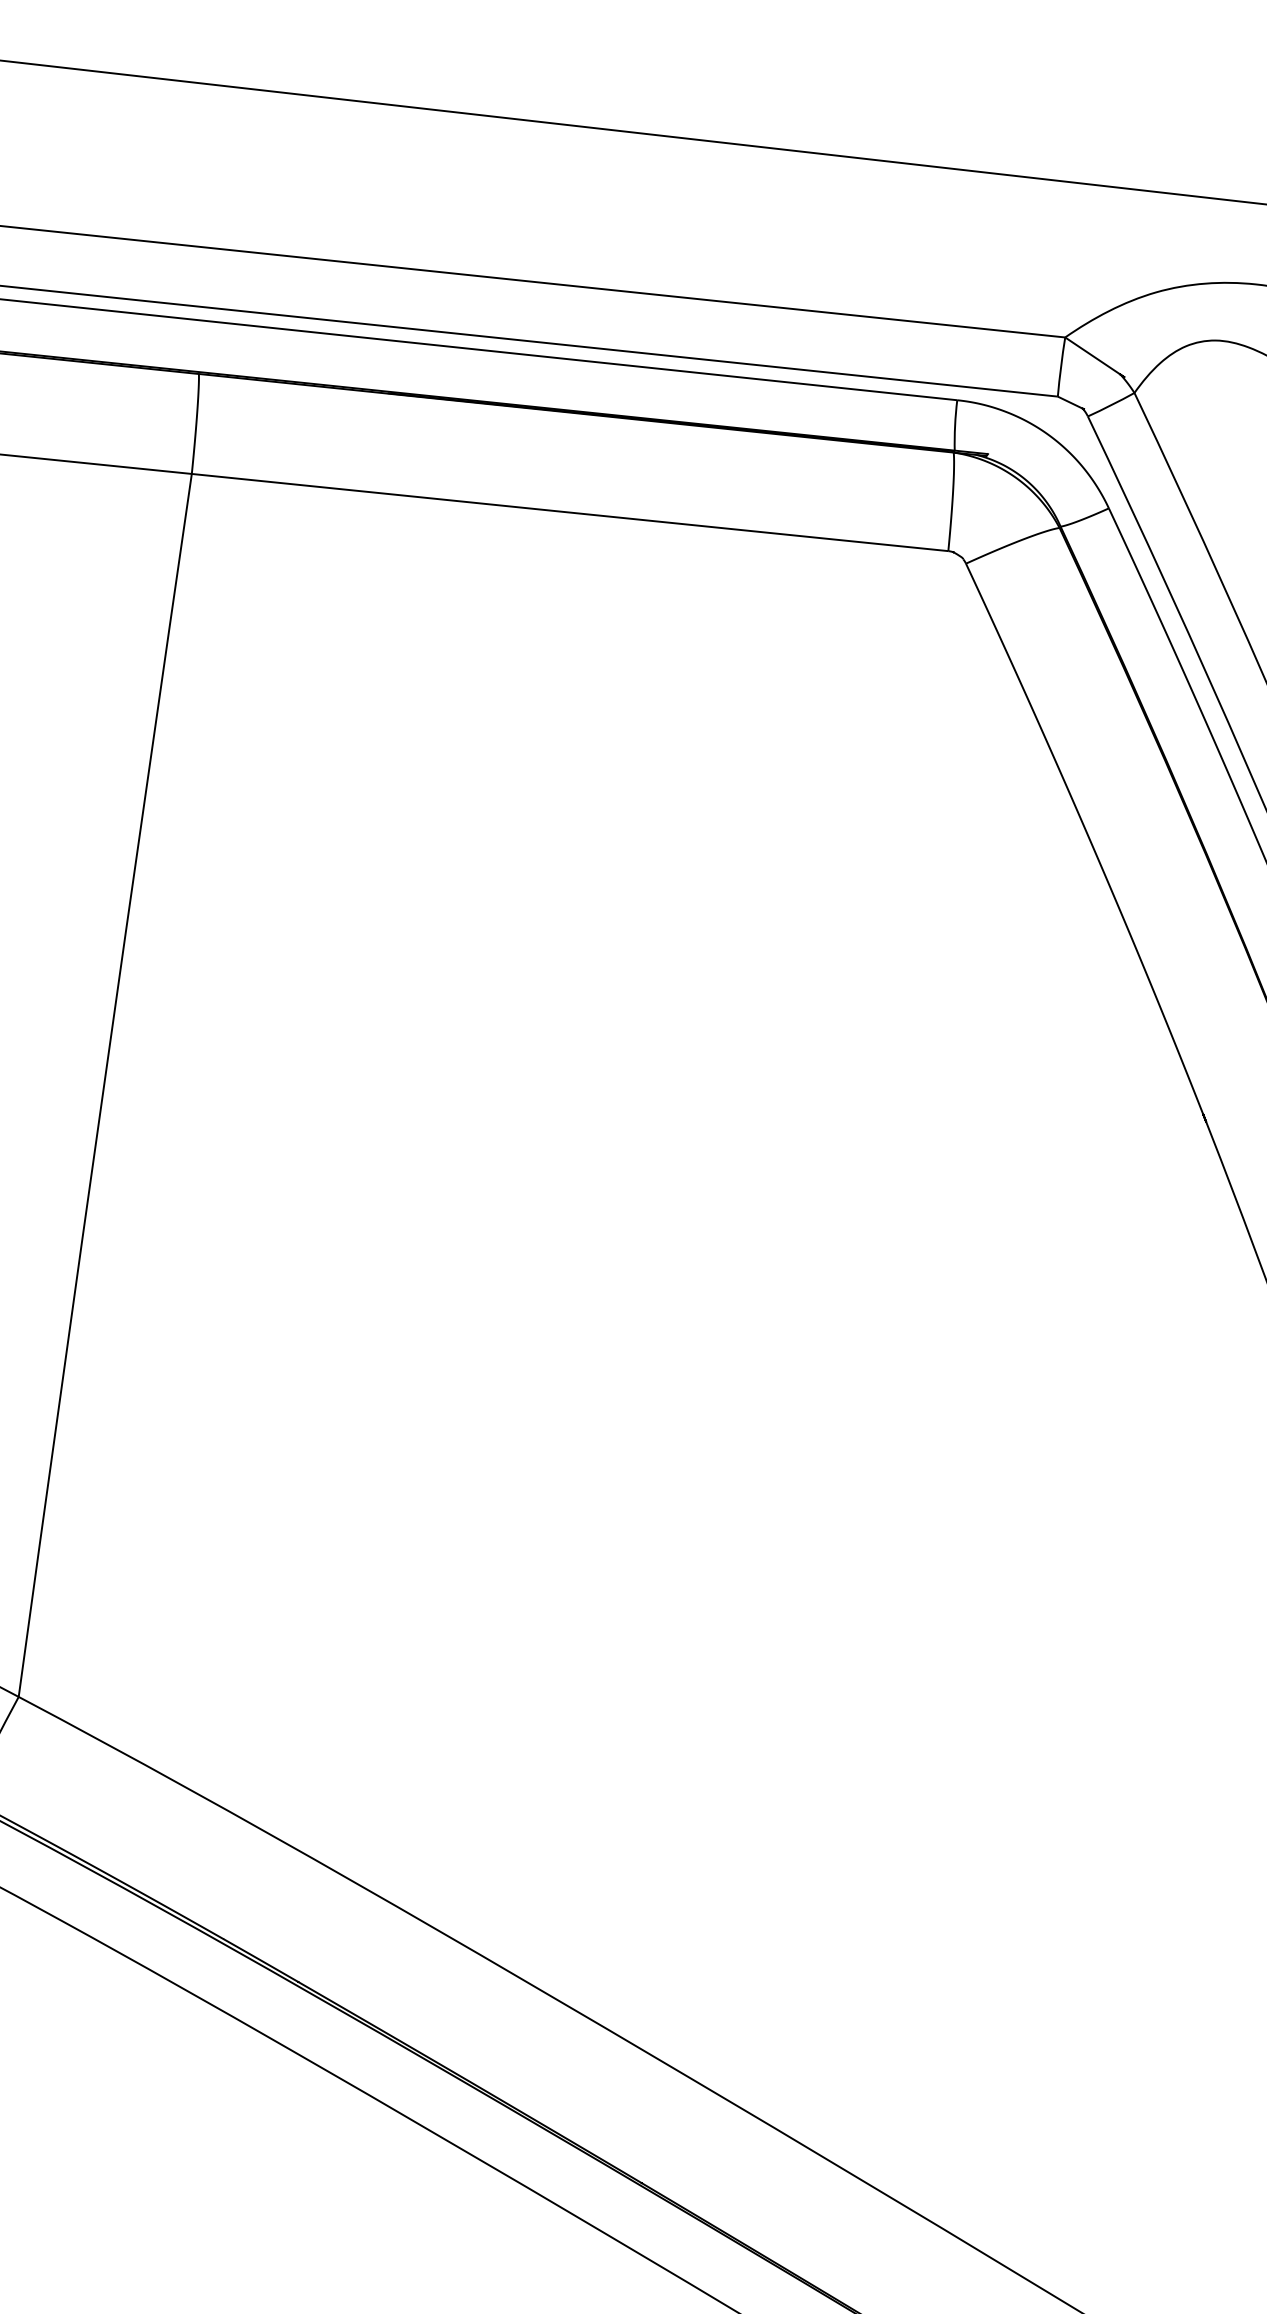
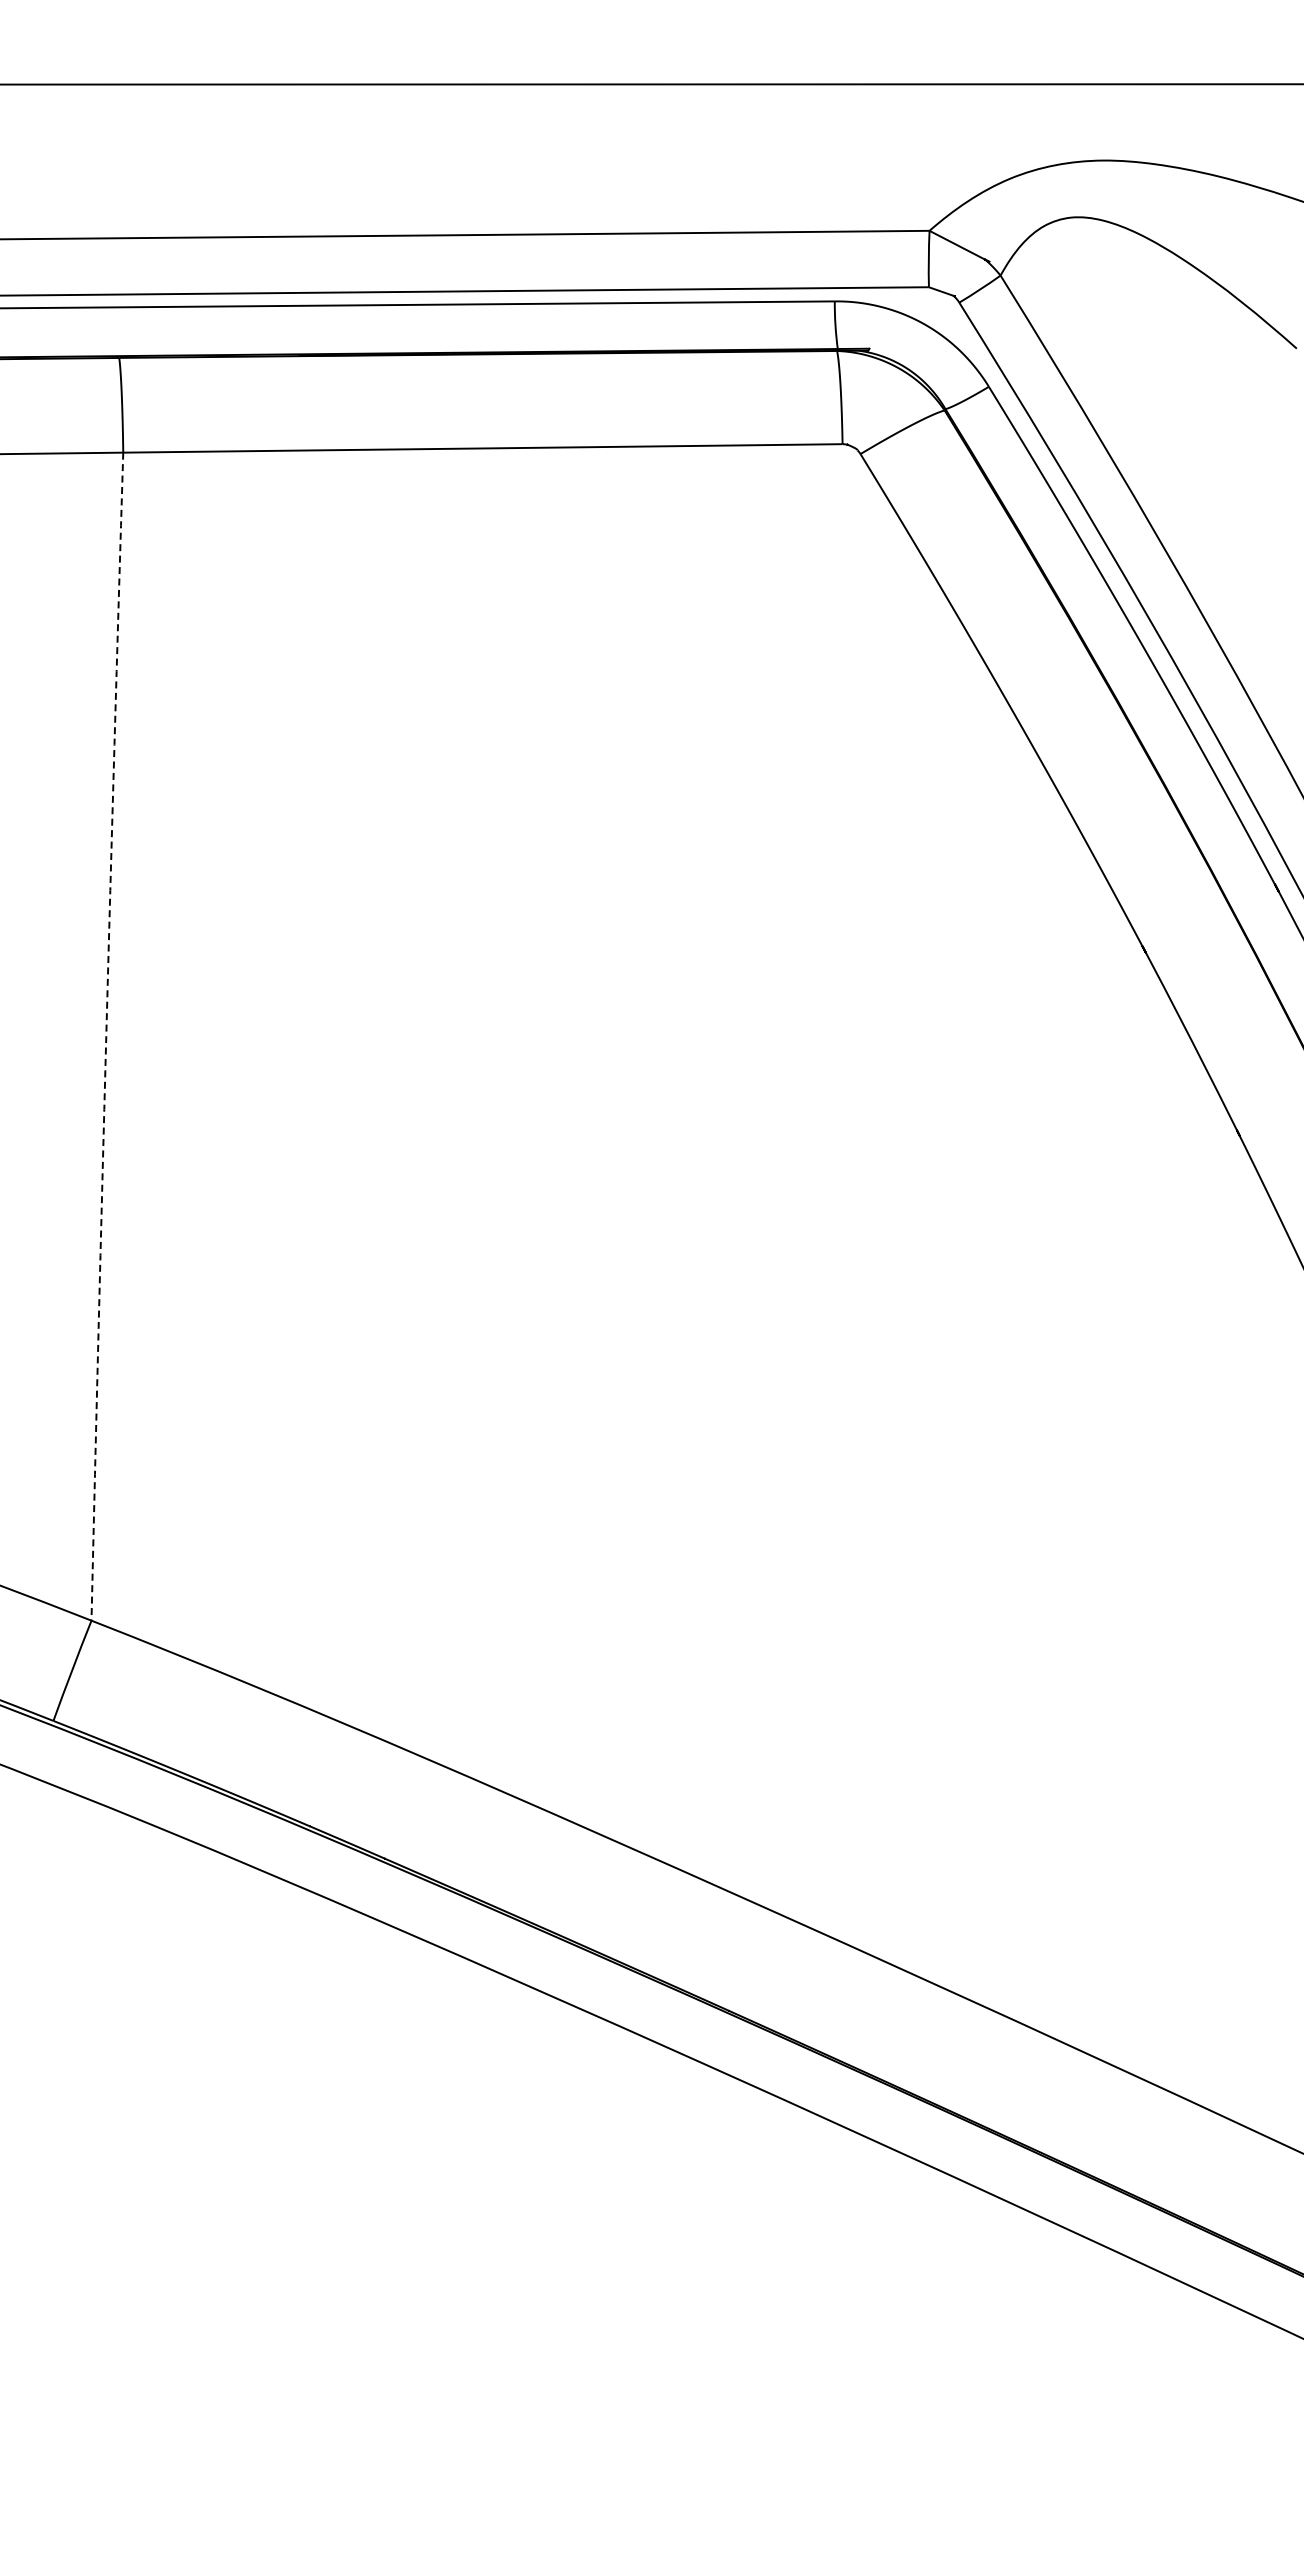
arc: (104, 1085) -> (106, 1036), solid -> dashed

